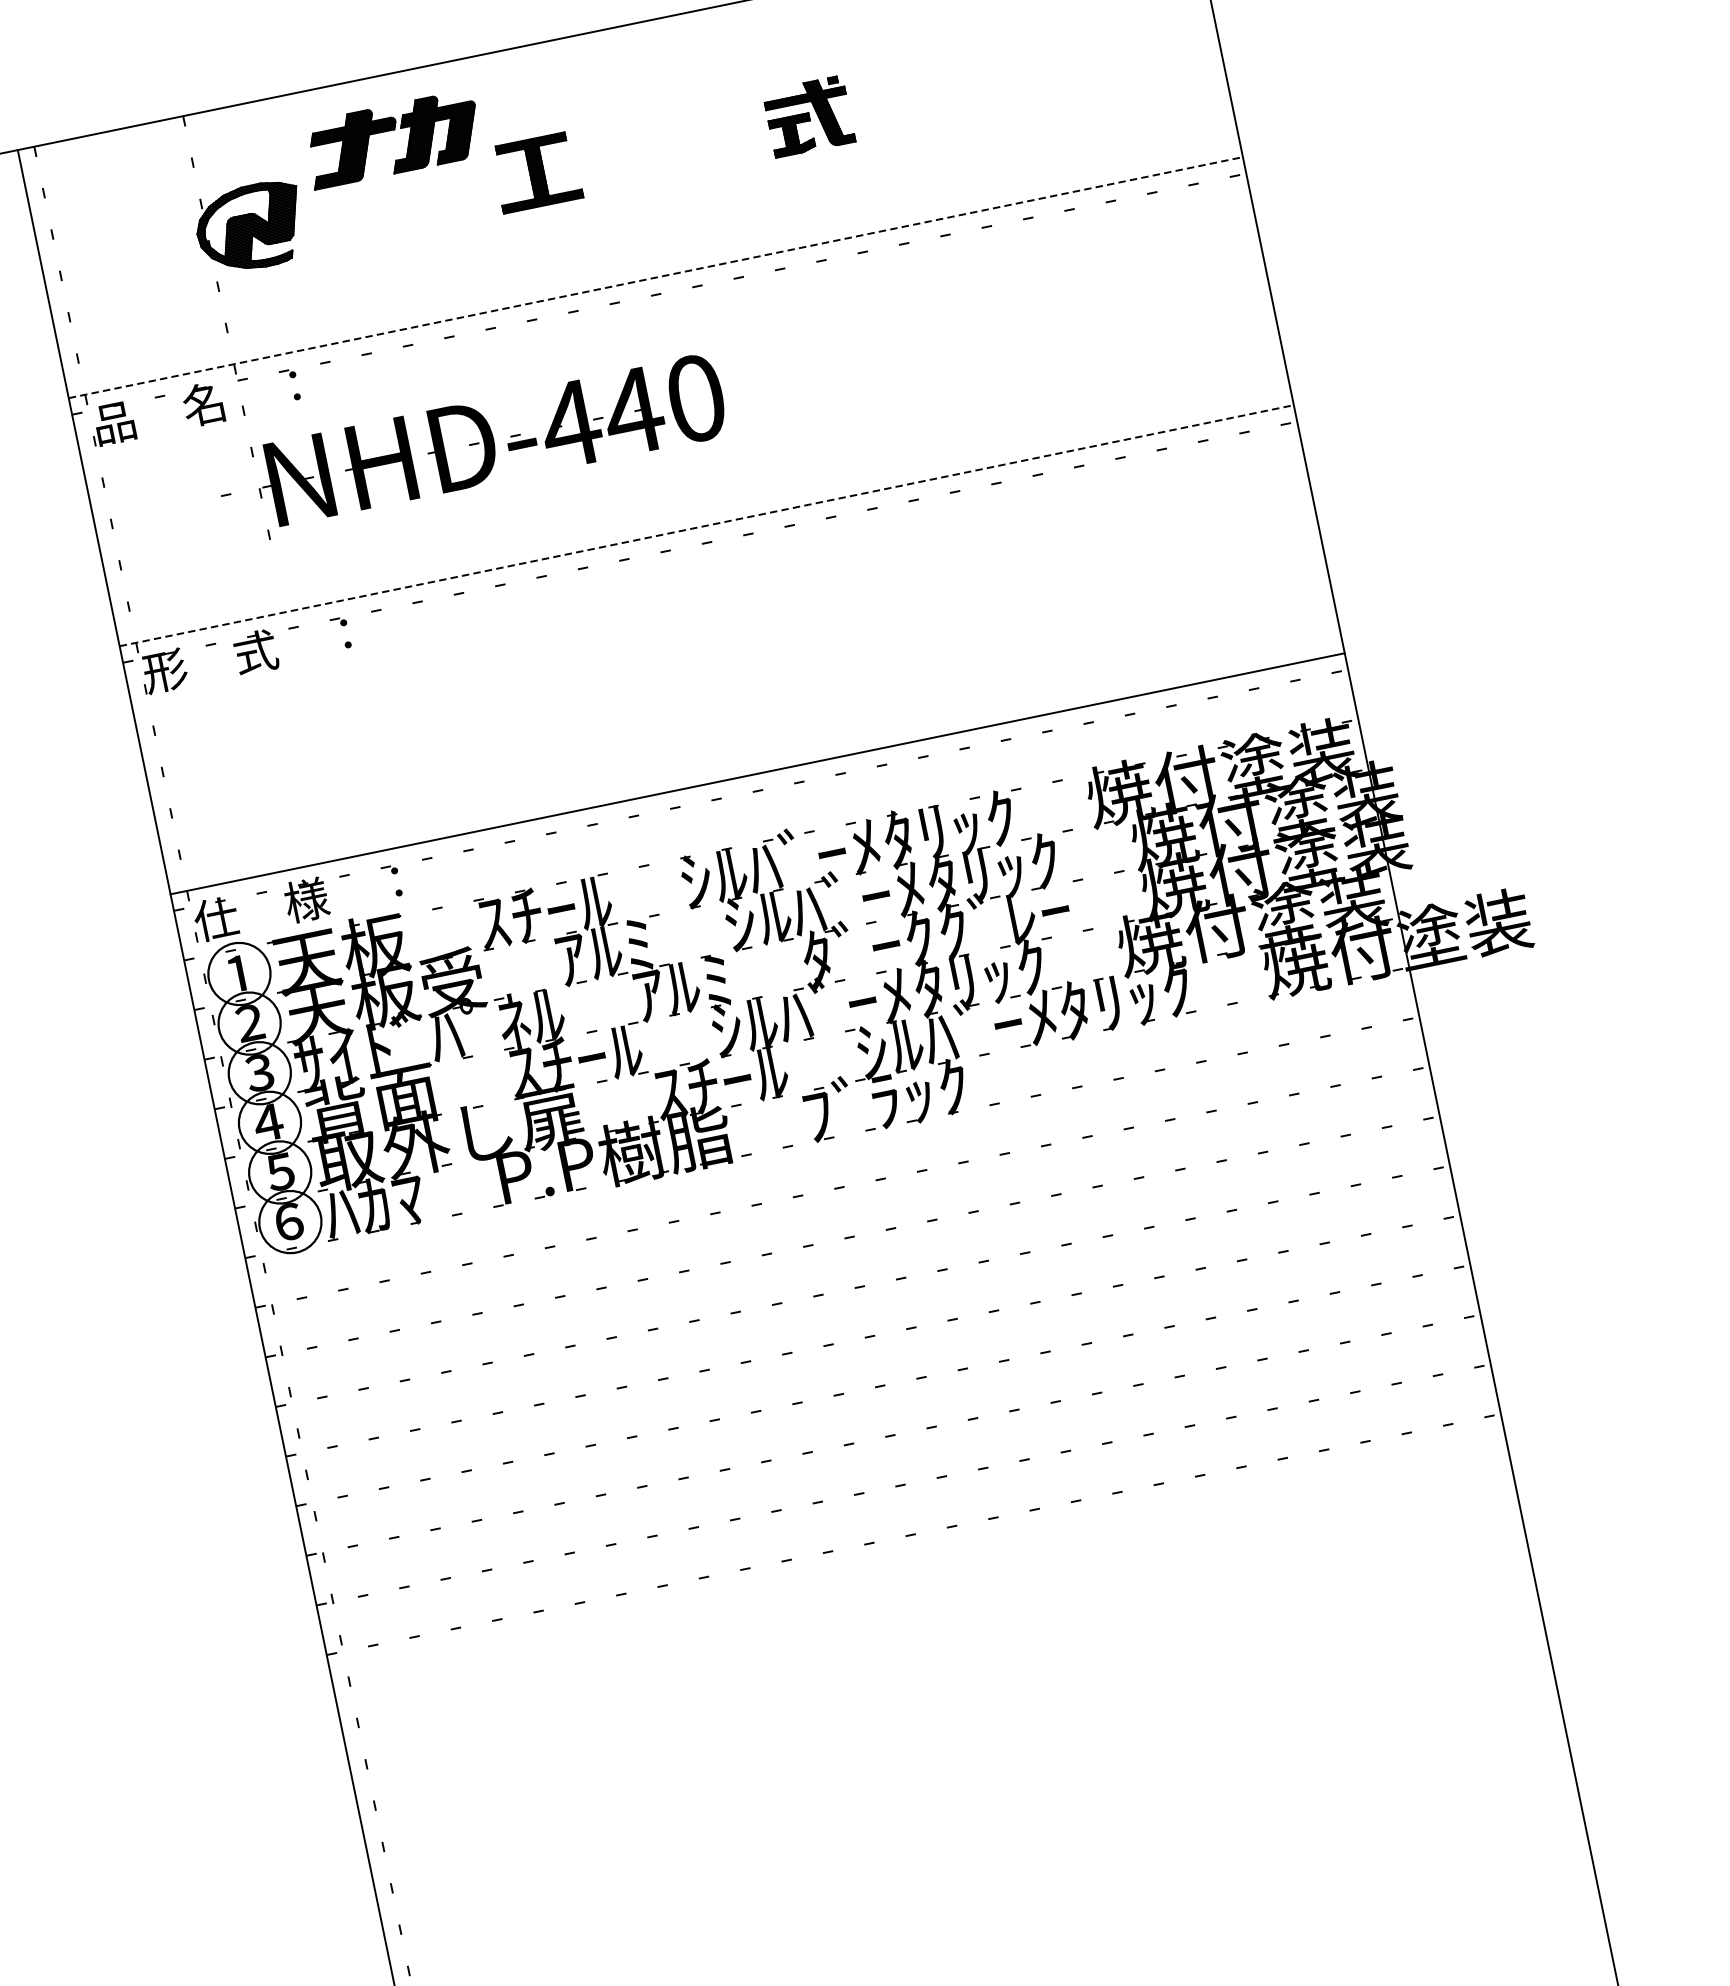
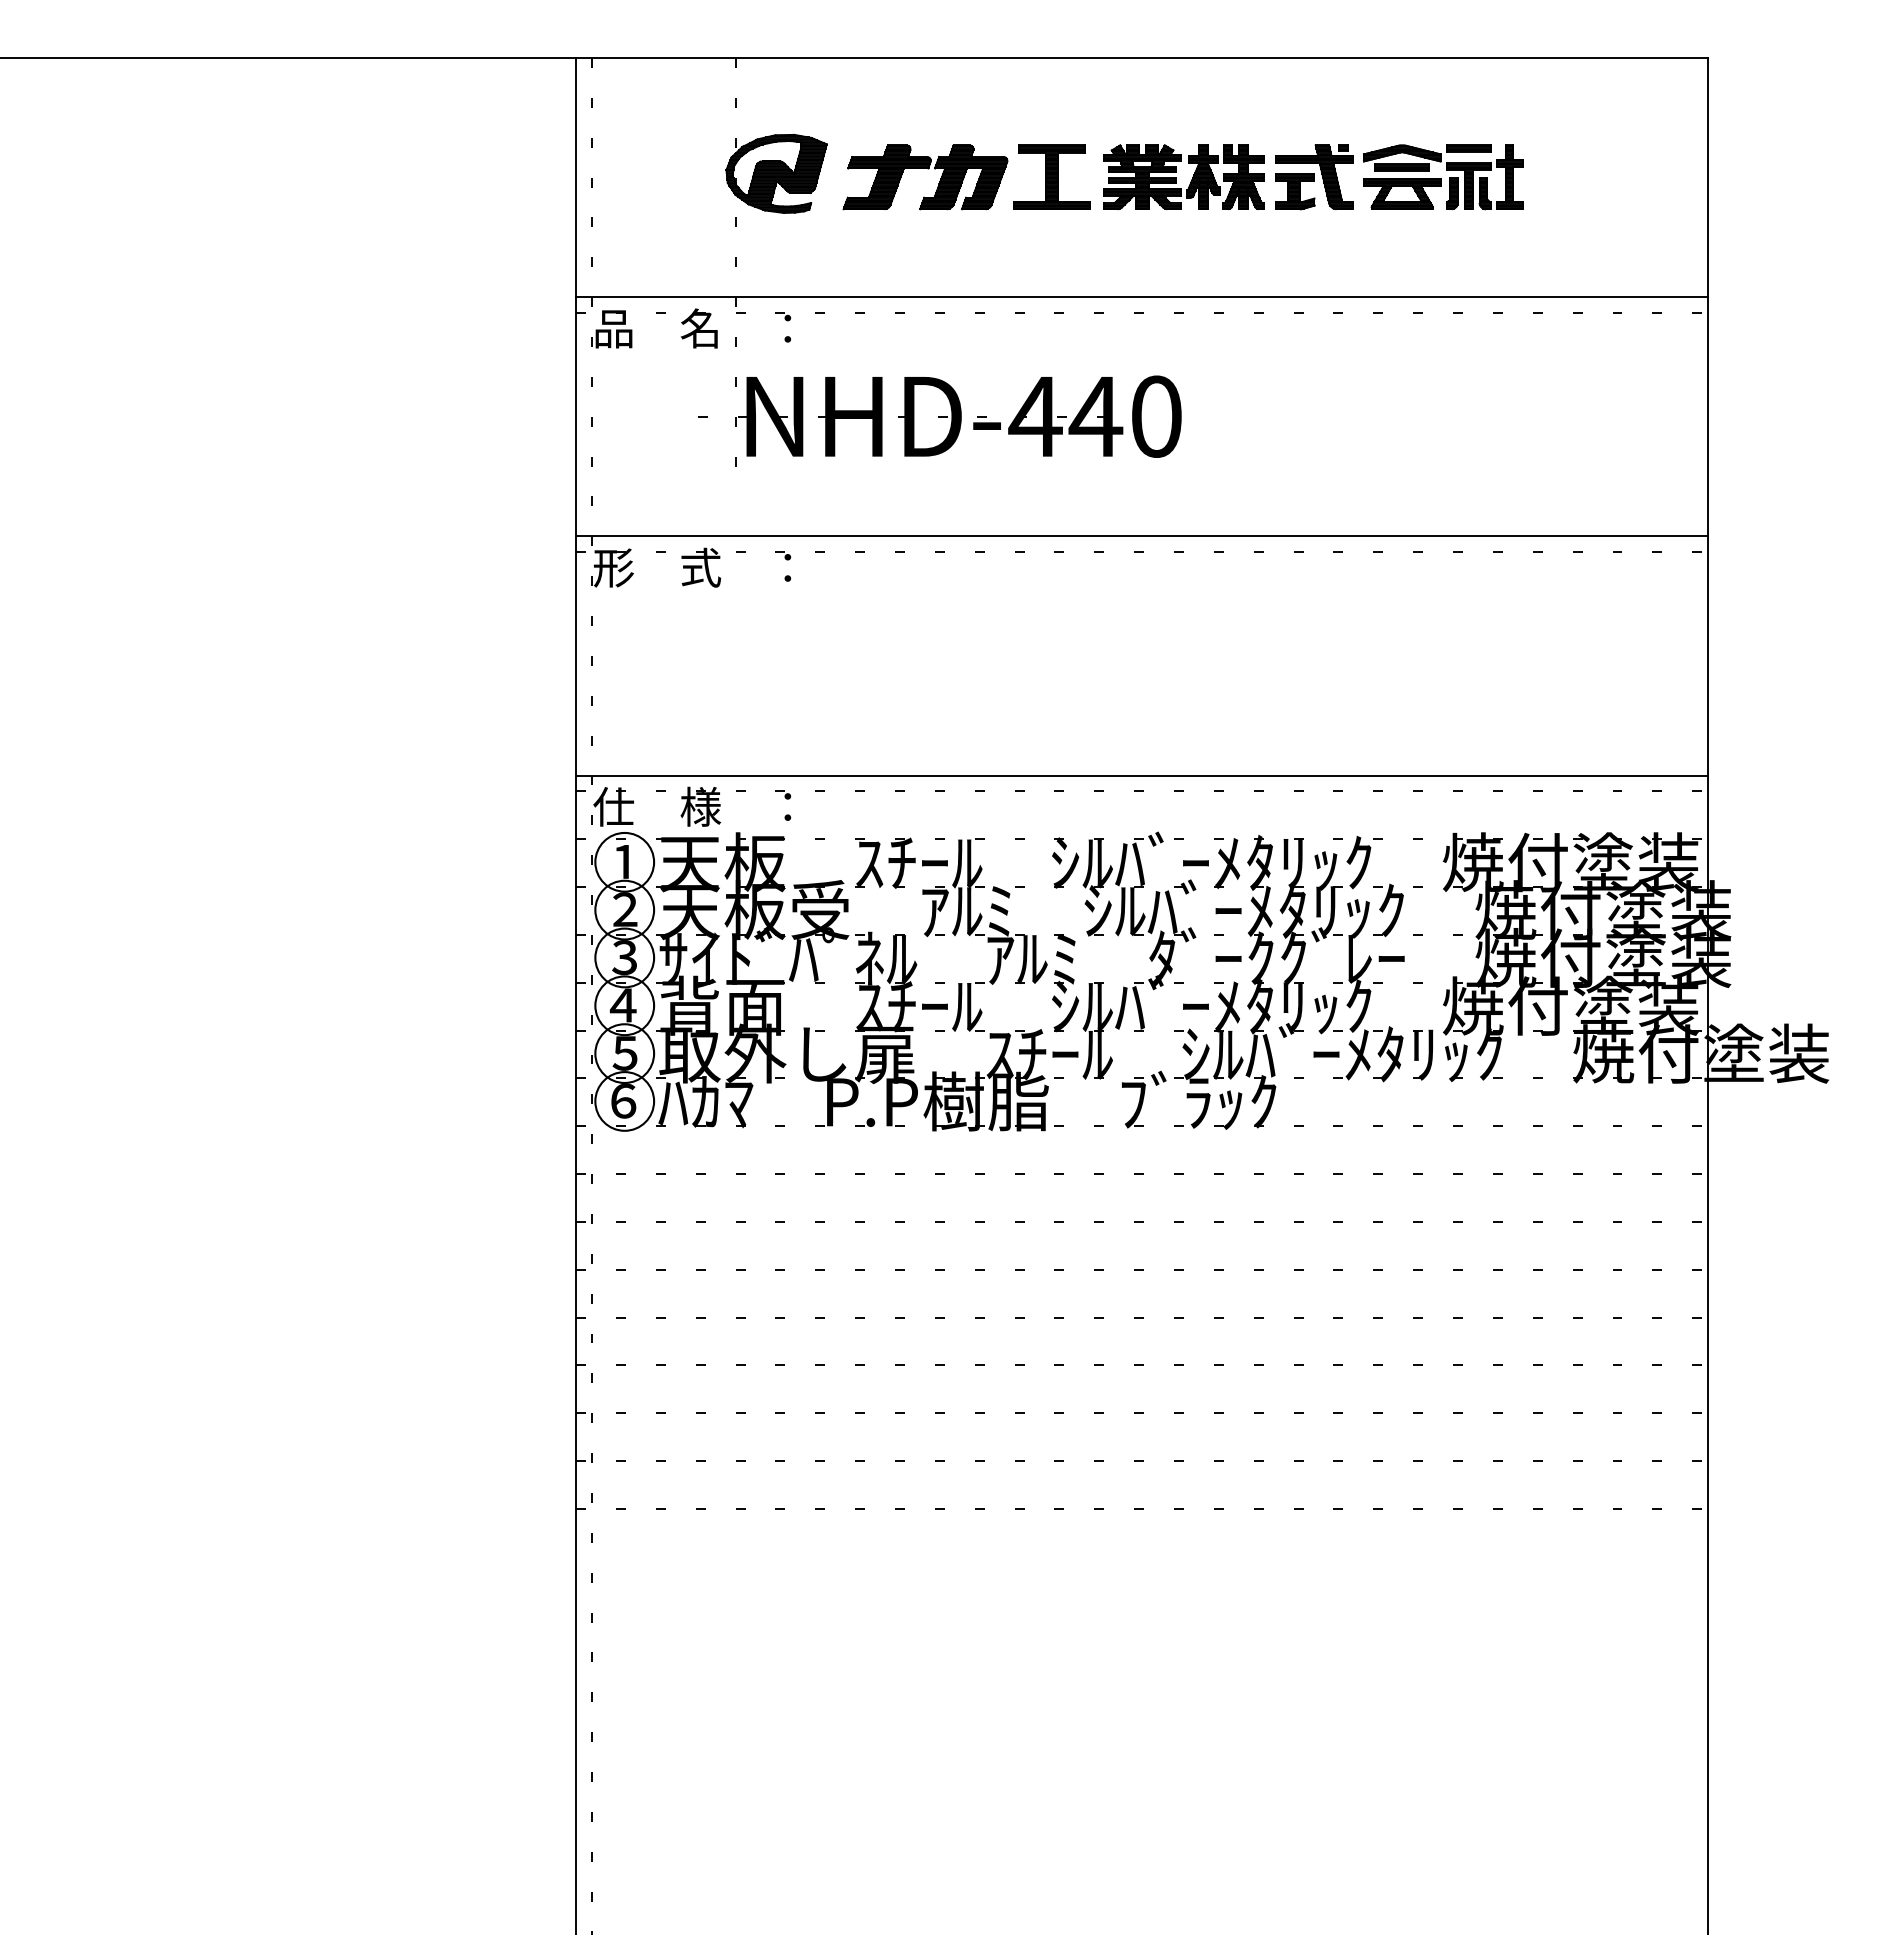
part: (942, 89) -> (1443, 177), added
part: (393, 130) -> (927, 169), moved
part: (665, 146) -> (1176, 177), added
line: (656, 277) -> (1142, 297), dashed -> solid
line: (707, 525) -> (1142, 536), dashed -> solid

